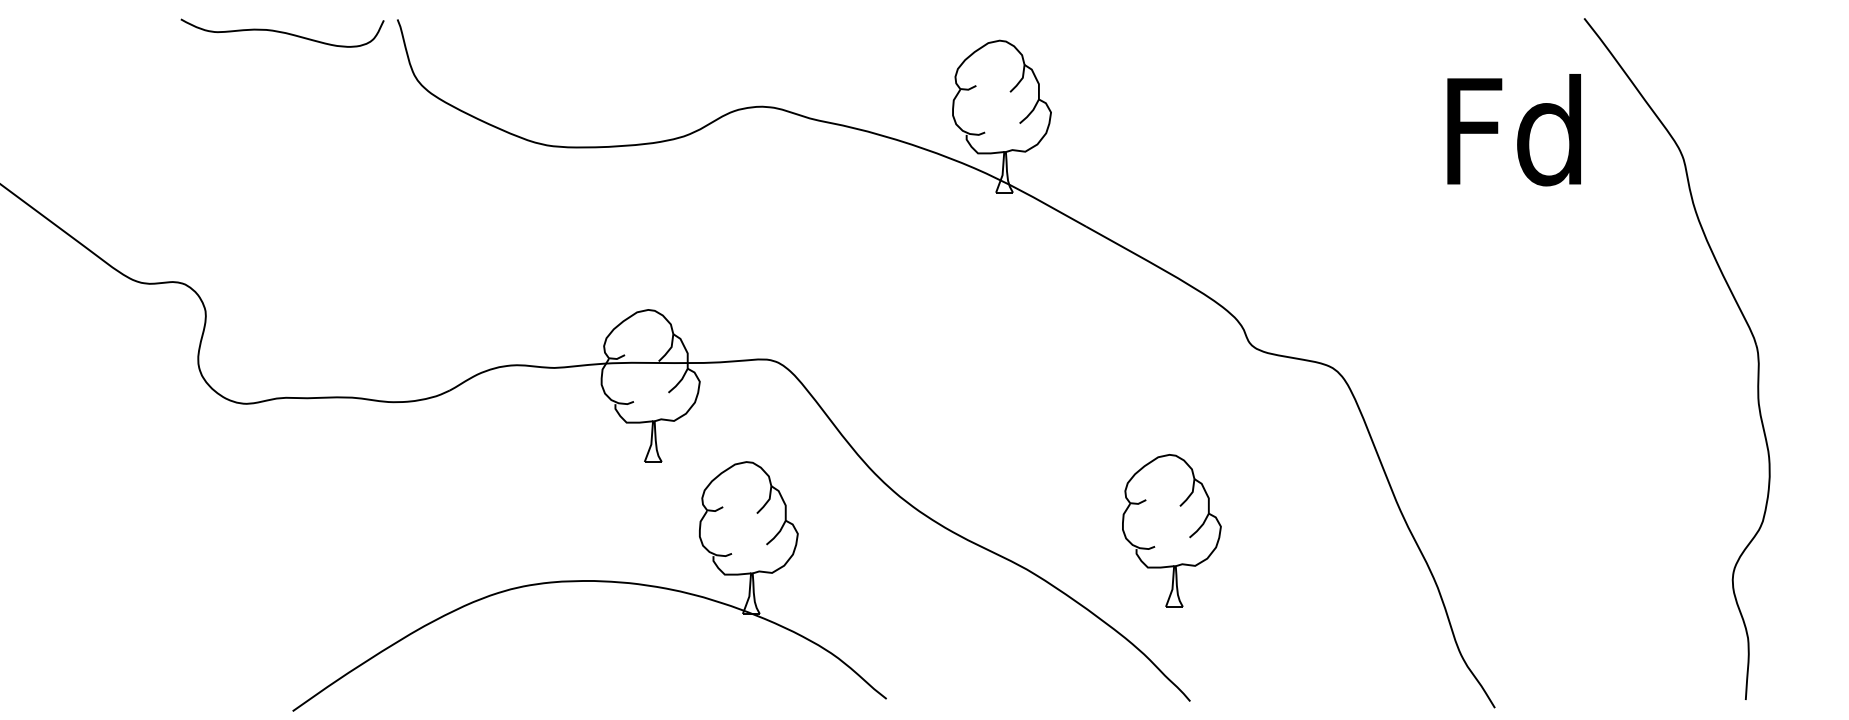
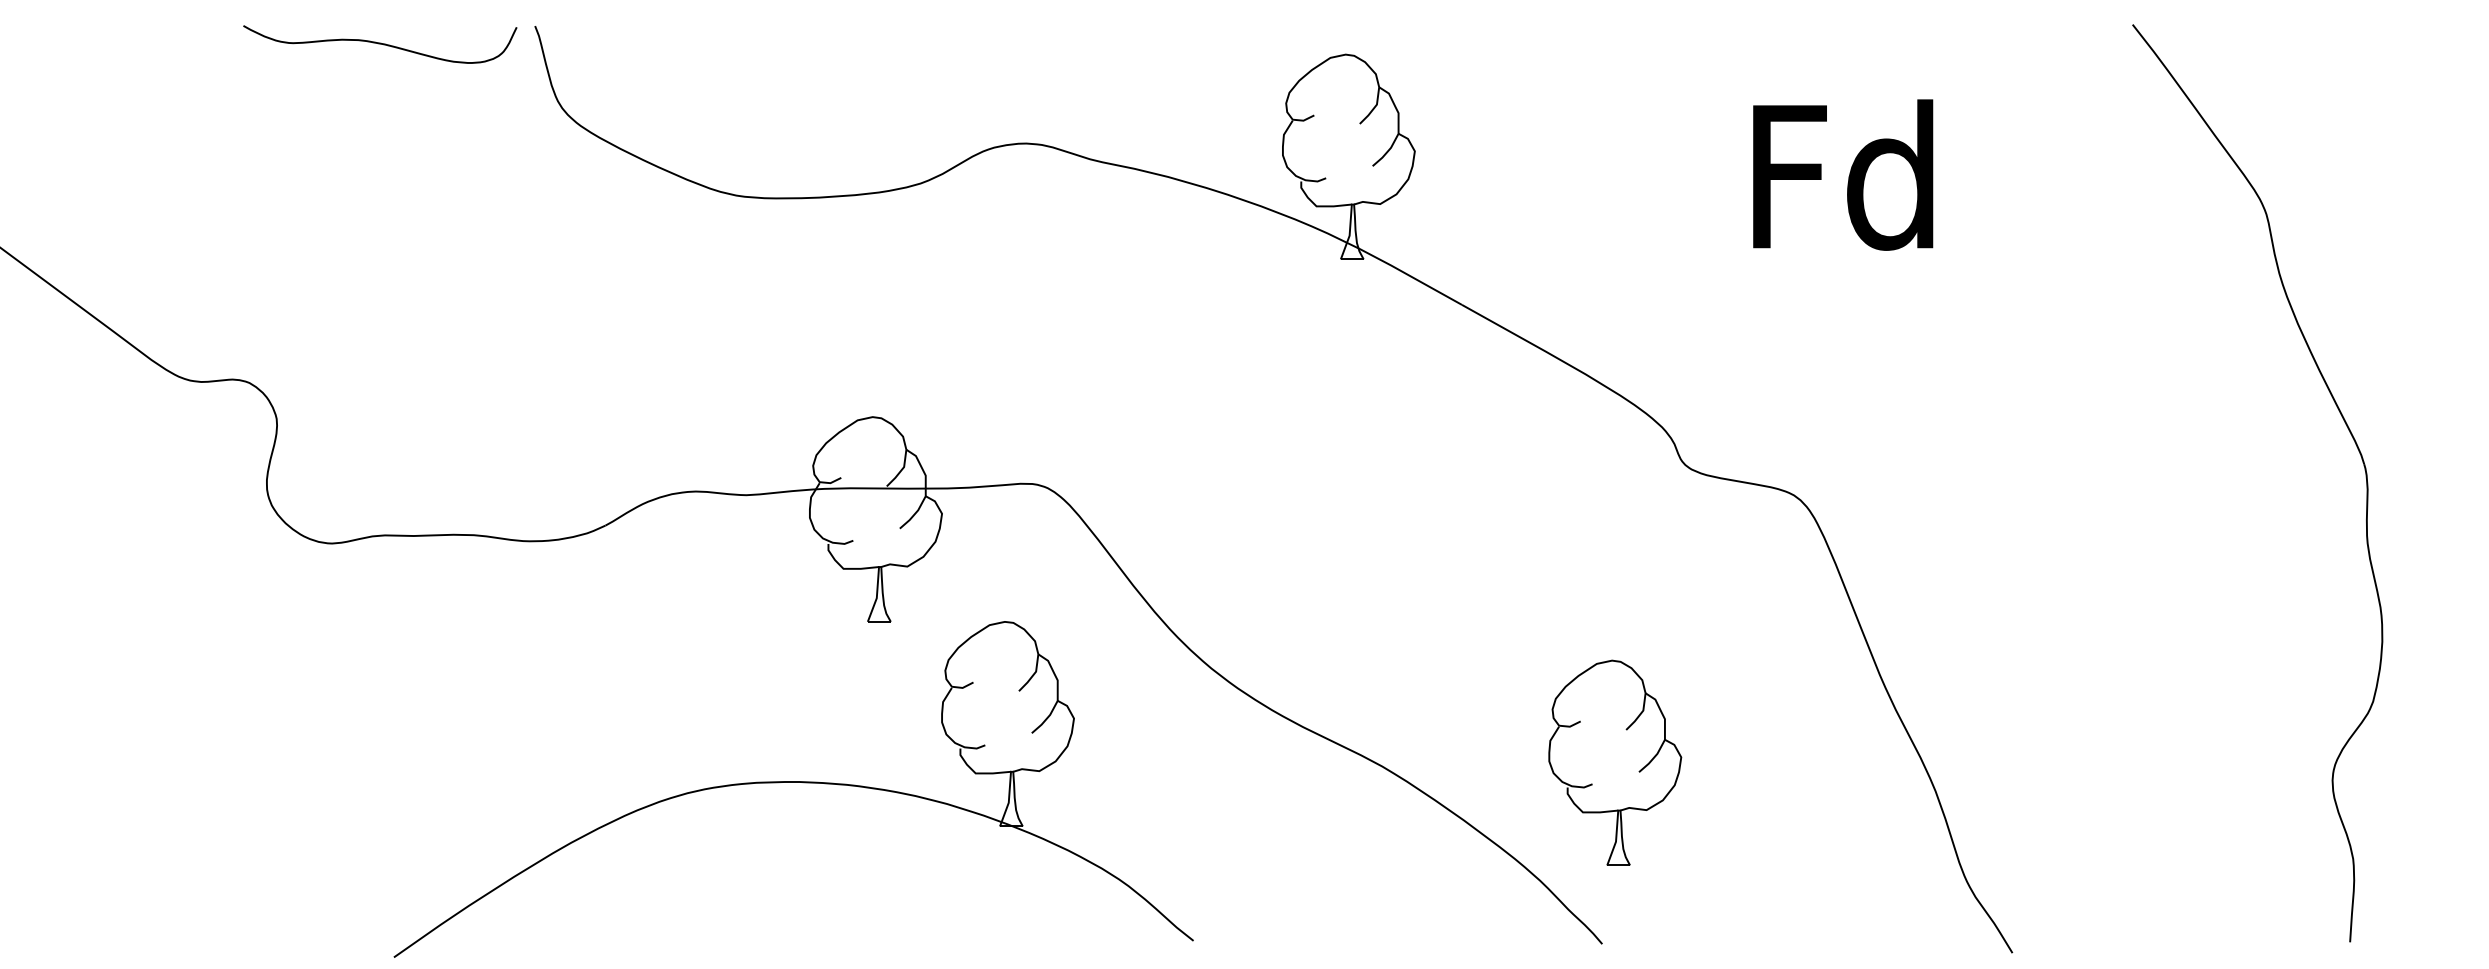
text: (1513, 130) -> (1842, 175), moved
part: (1171, 530) -> (1614, 762), moved

